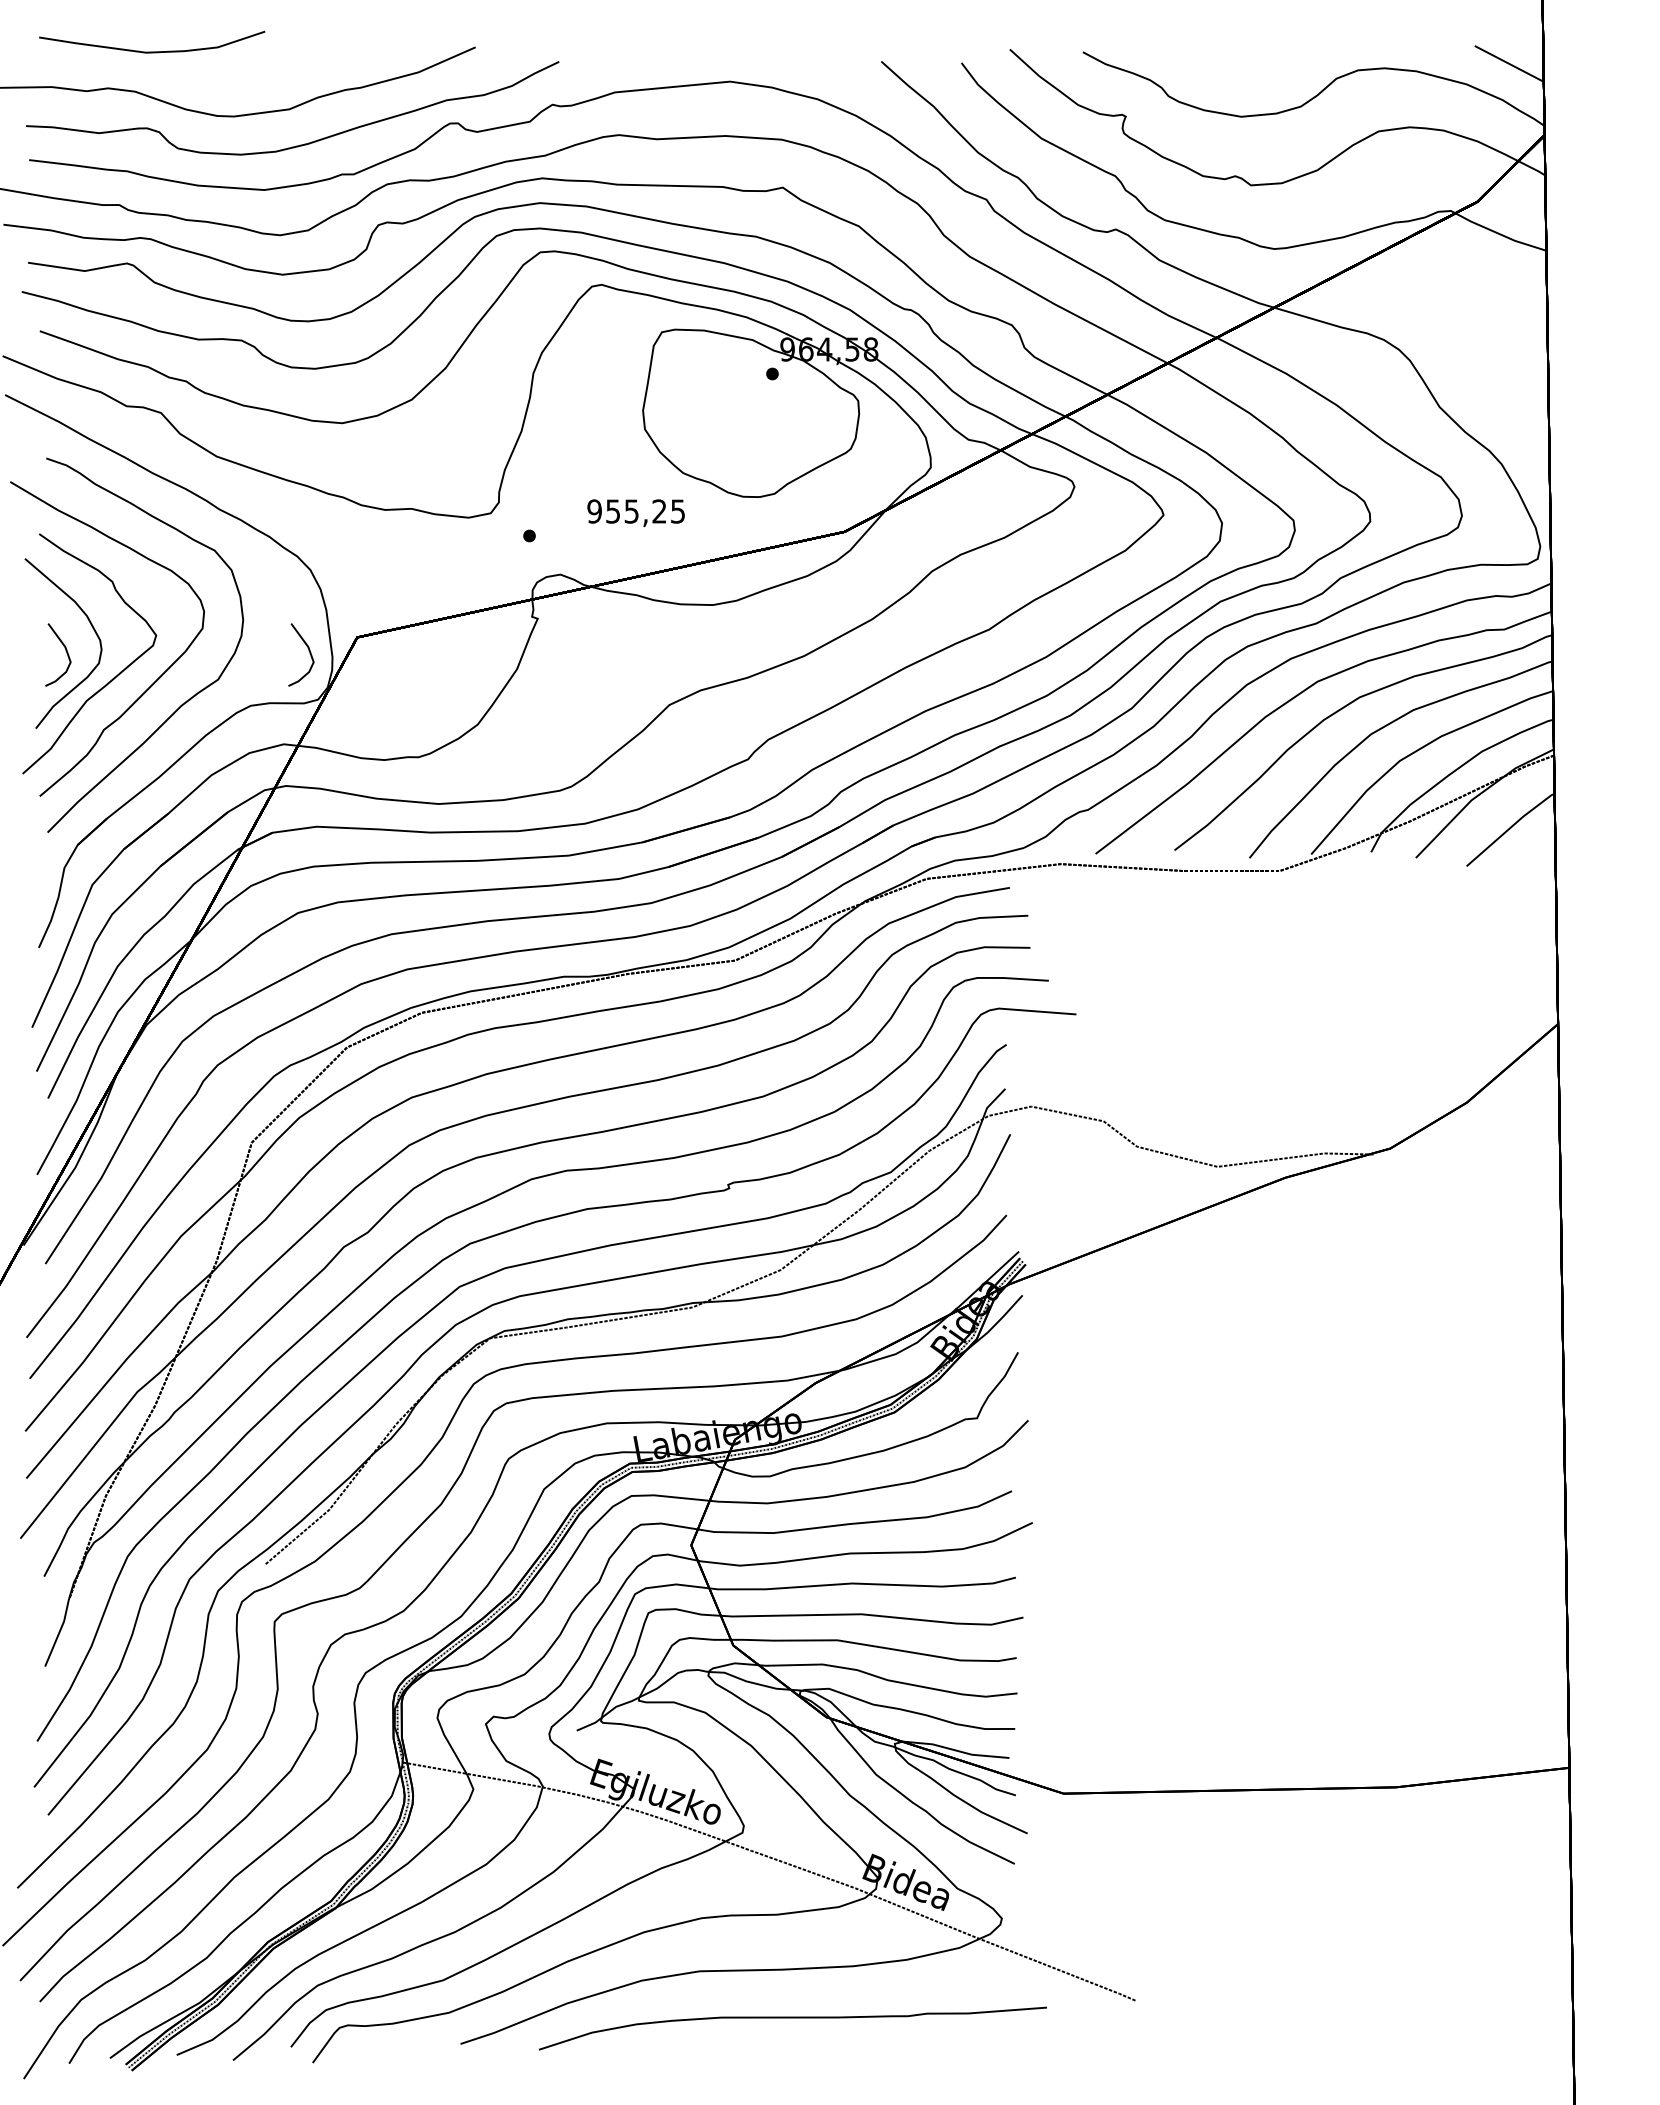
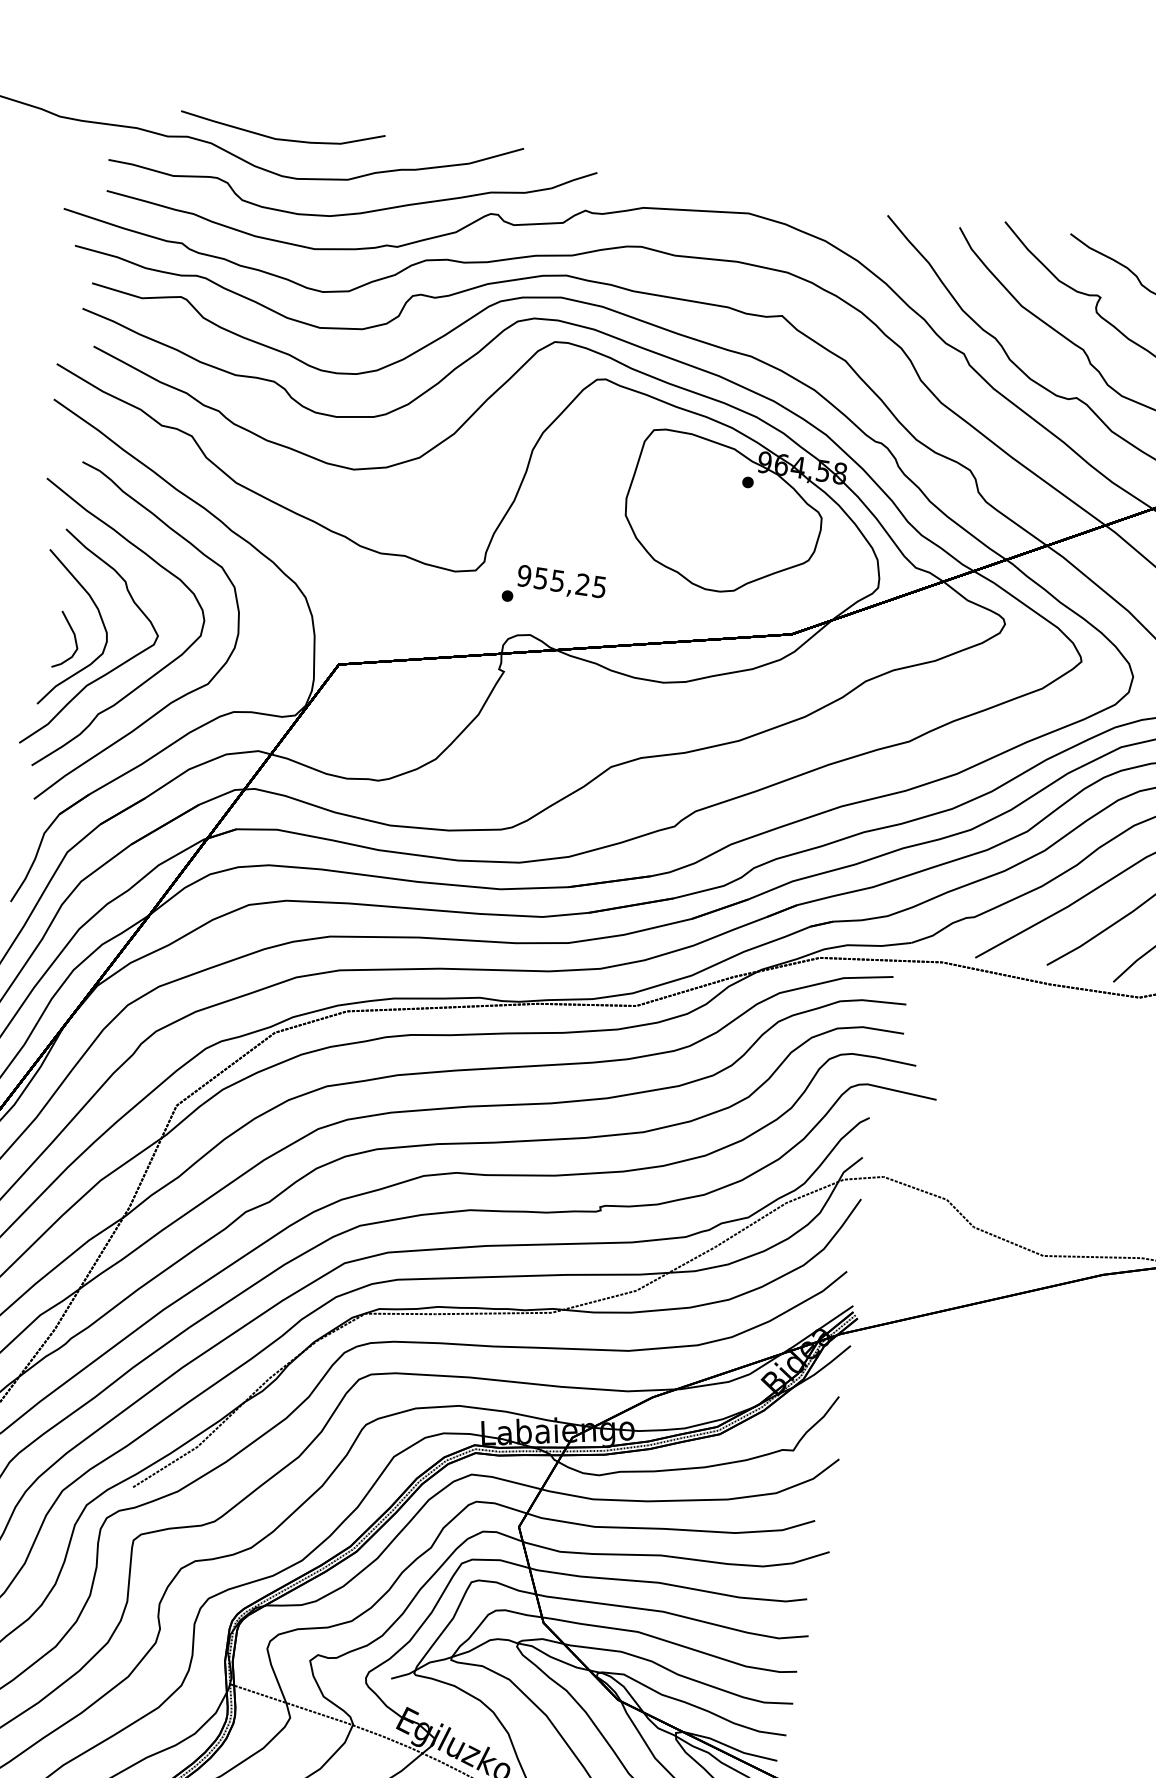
curve: (152, 51) -> (281, 138), moved
text: (635, 512) -> (561, 582), moved
curve: (308, 650) -> (293, 669), removed

